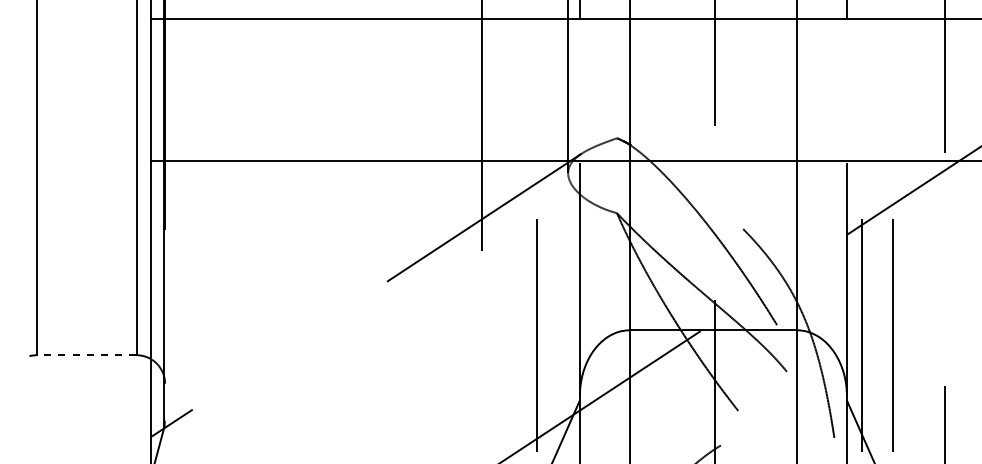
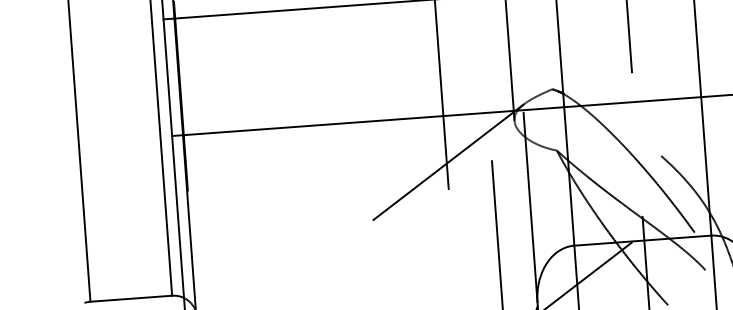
line: (86, 355) -> (131, 298), dashed -> solid

